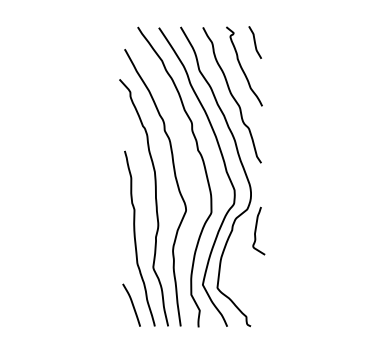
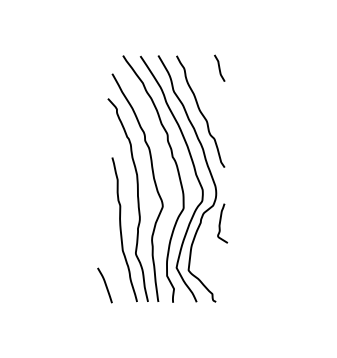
curve: (242, 67) -> (209, 88), removed
curve: (131, 303) -> (104, 284), moved

